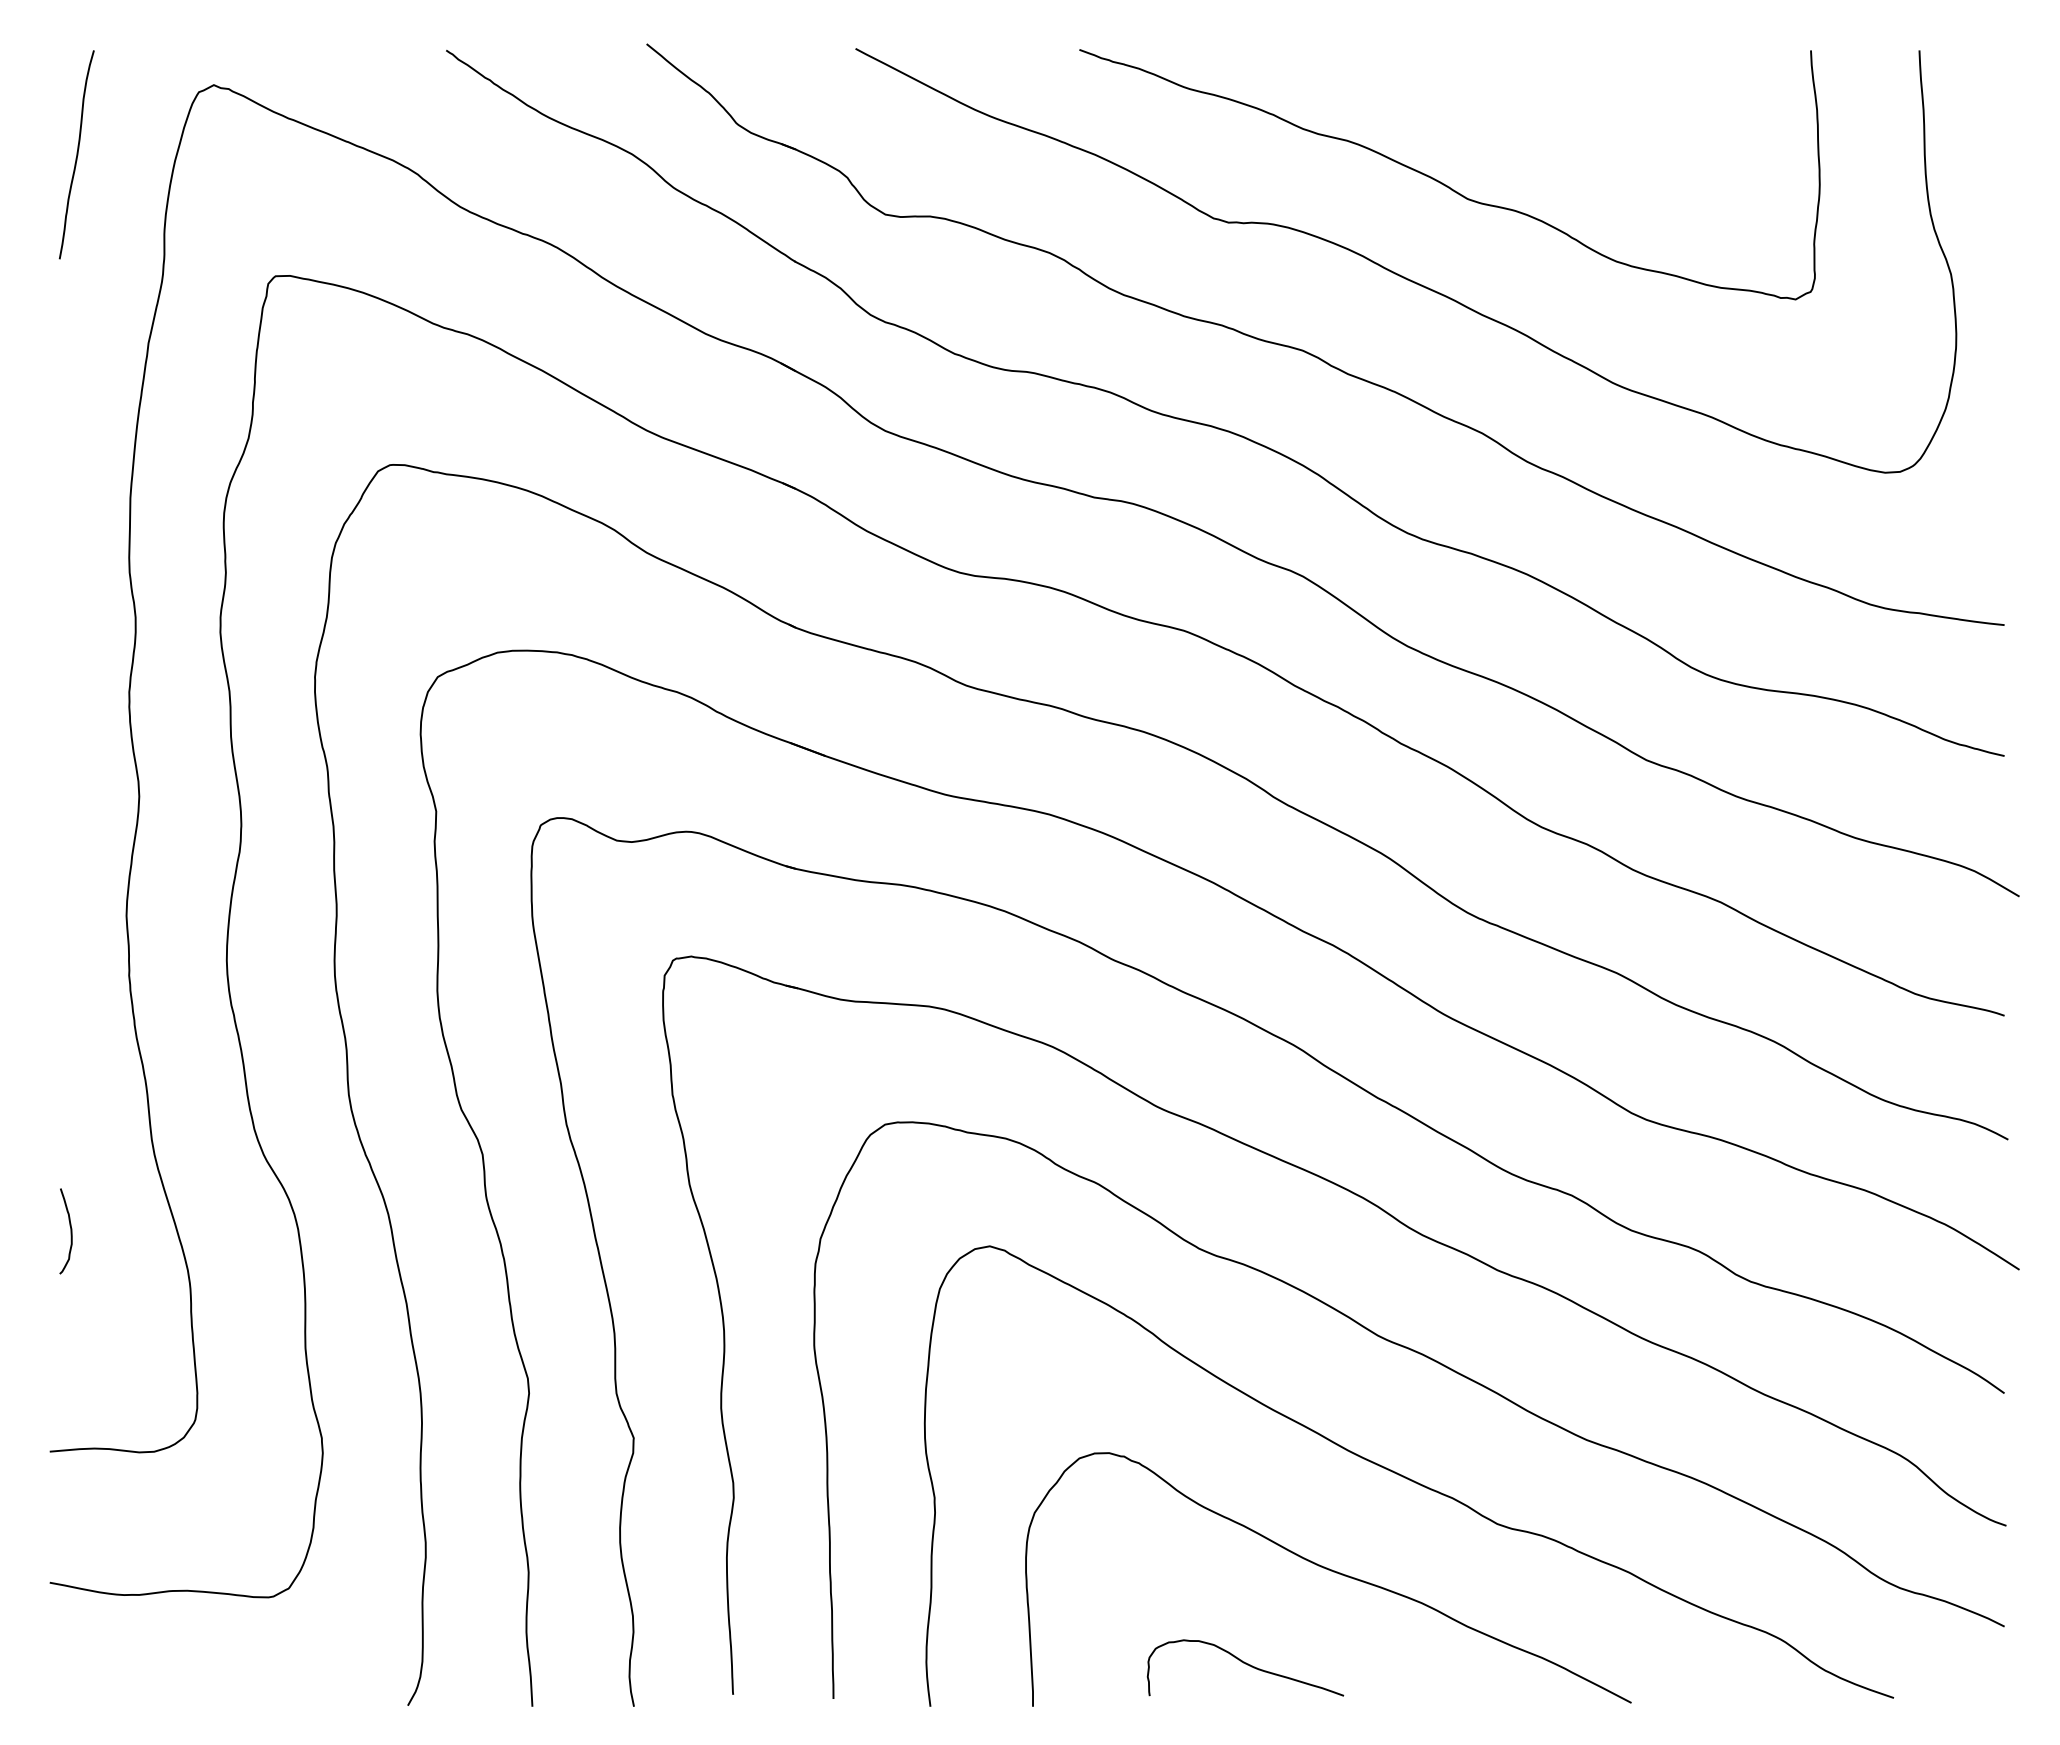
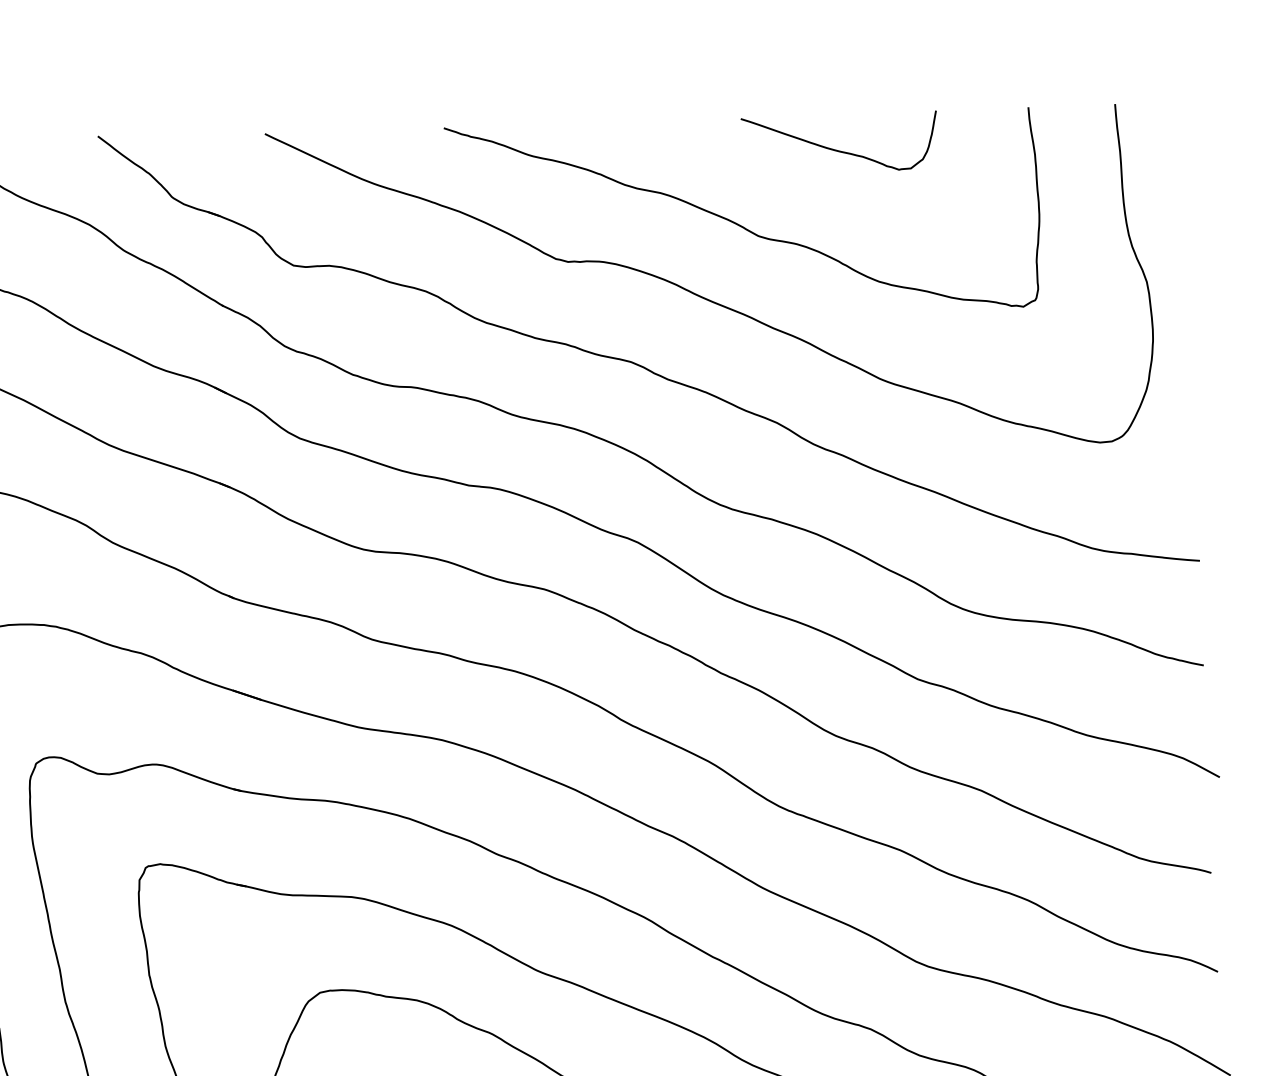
curve: (1572, 95) -> (839, 150), added

